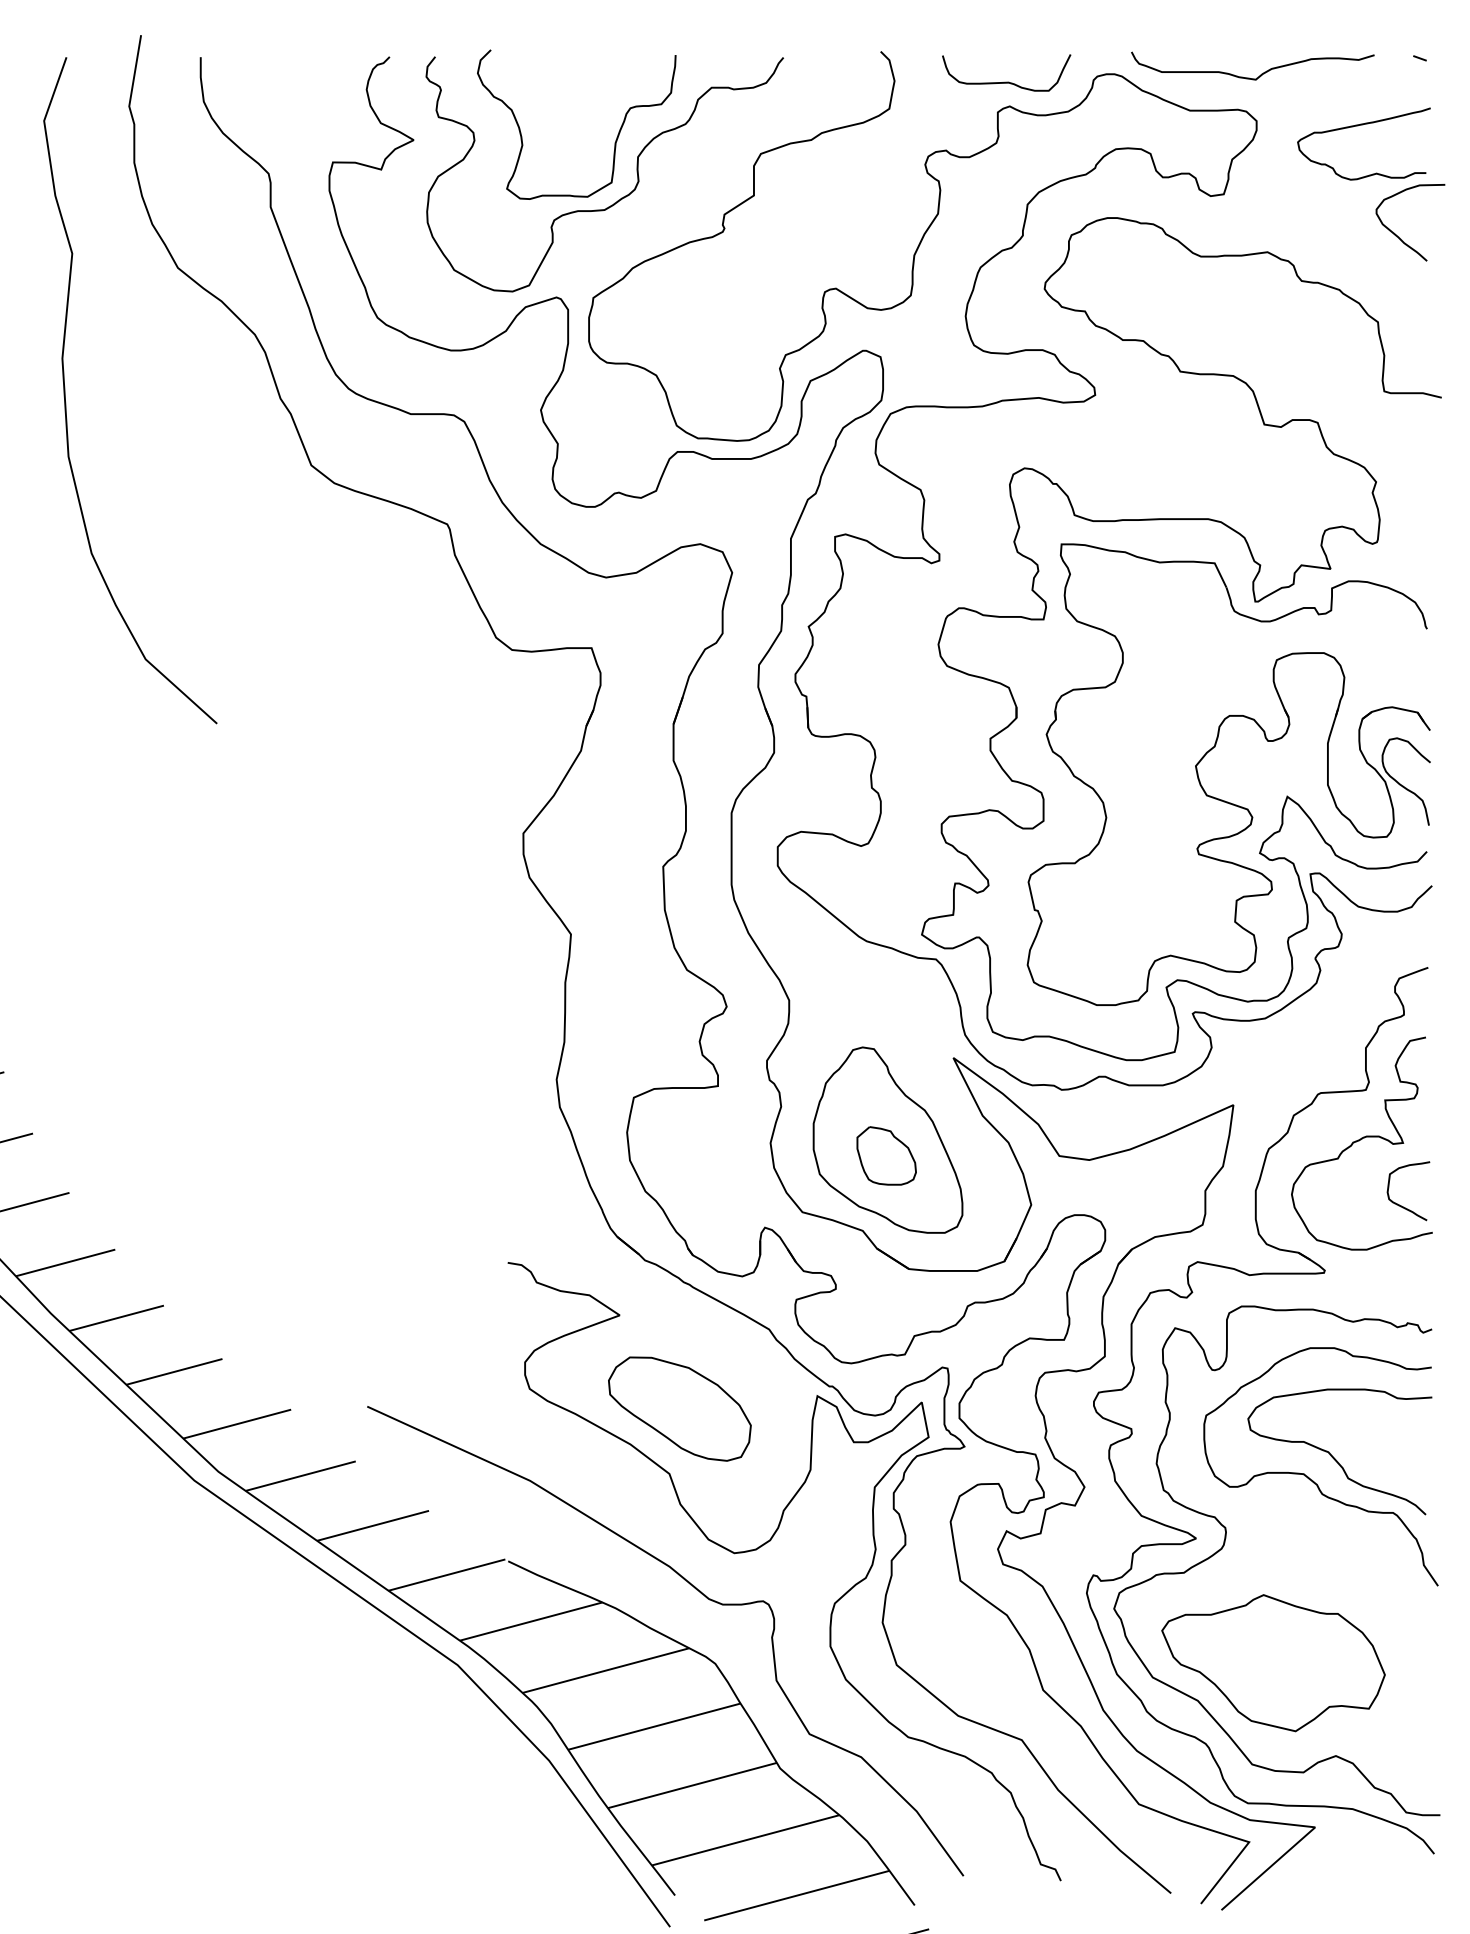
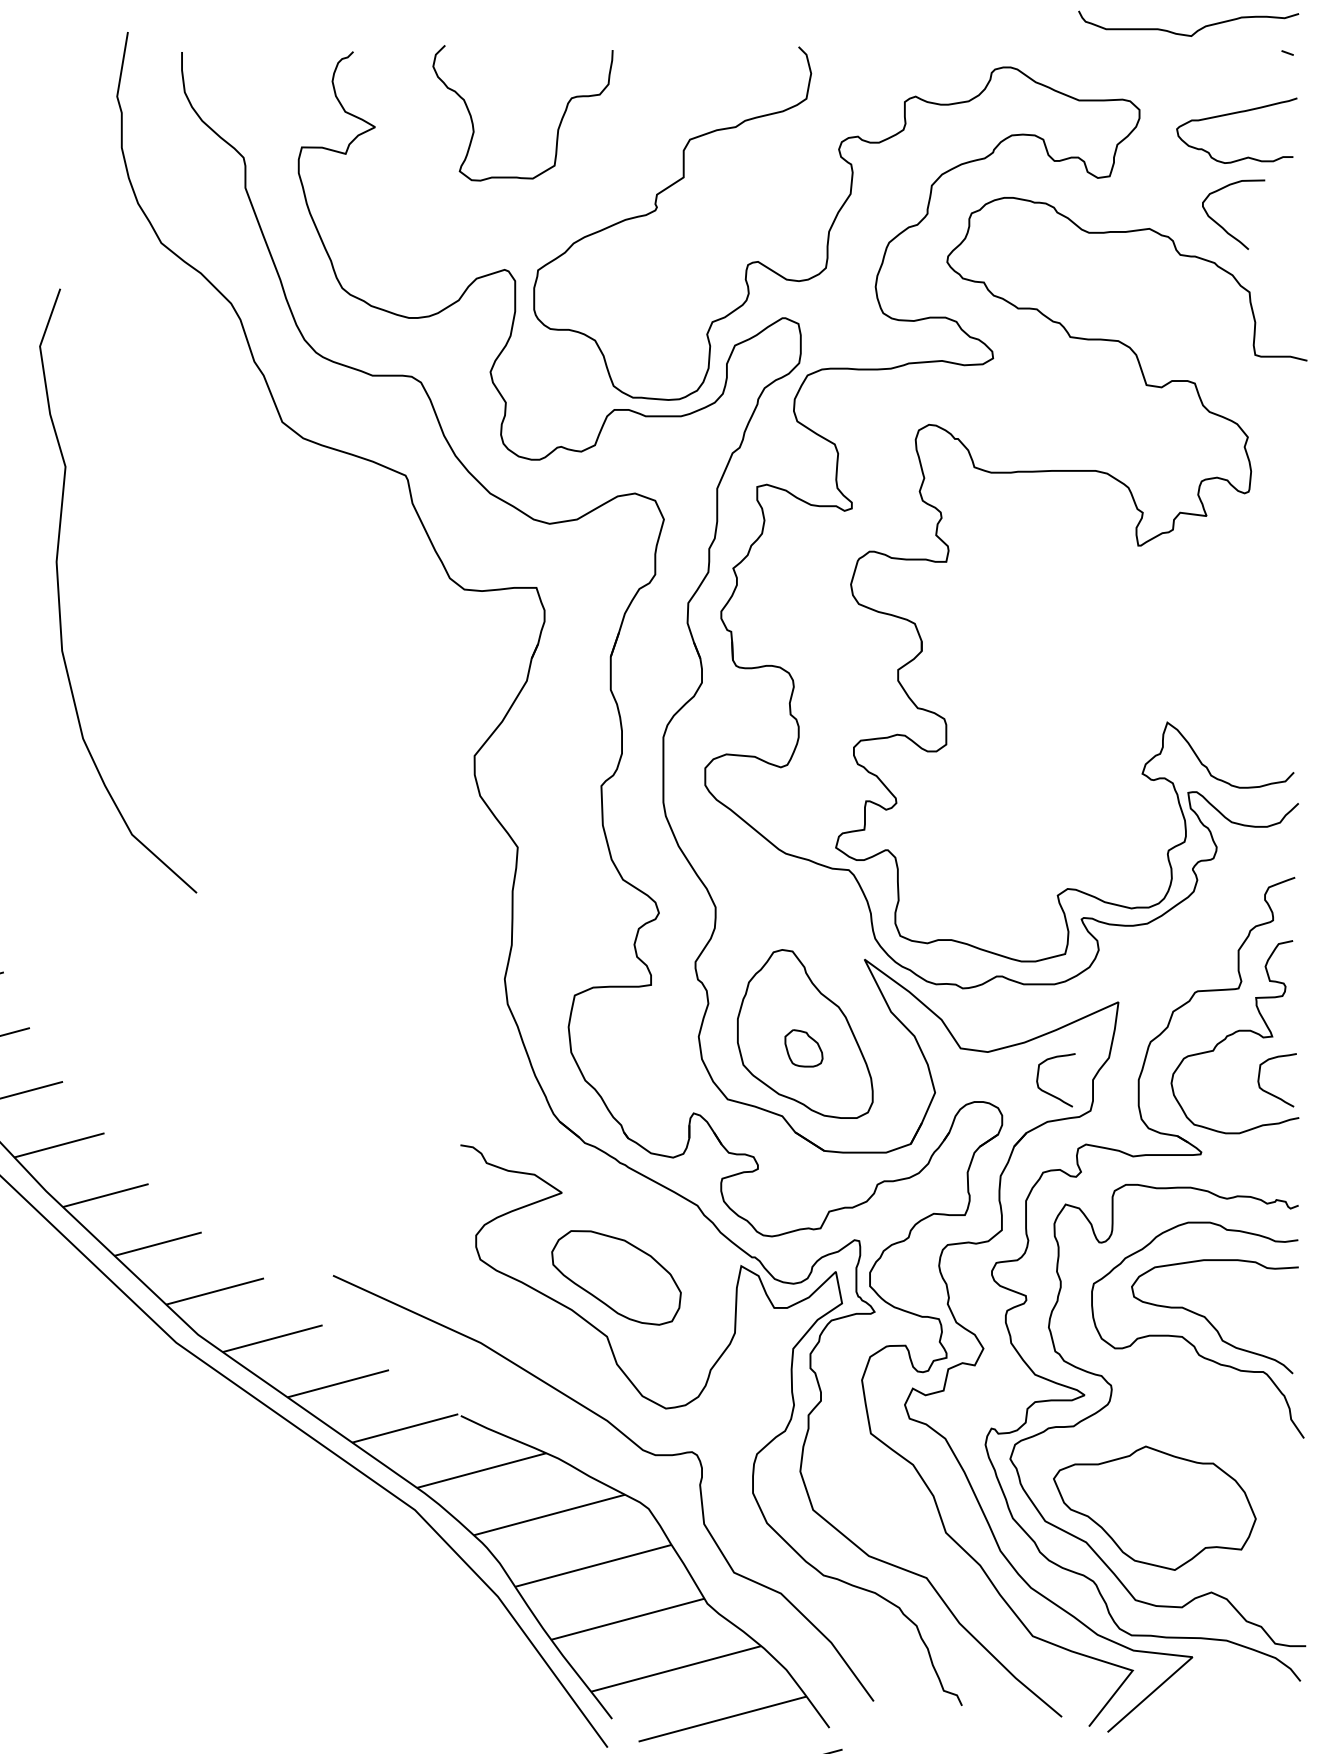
curve: (1261, 73) -> (1196, 30), moved
curve: (1006, 81) -> (912, 74), removed
curve: (621, 197) -> (563, 179), removed
curve: (1397, 235) -> (1221, 226), moved
curve: (65, 390) -> (59, 590), moved
part: (1219, 798) -> (1105, 724), removed
part: (886, 1155) -> (803, 1047), size x0.7
curve: (1157, 1205) -> (1049, 1093), added

